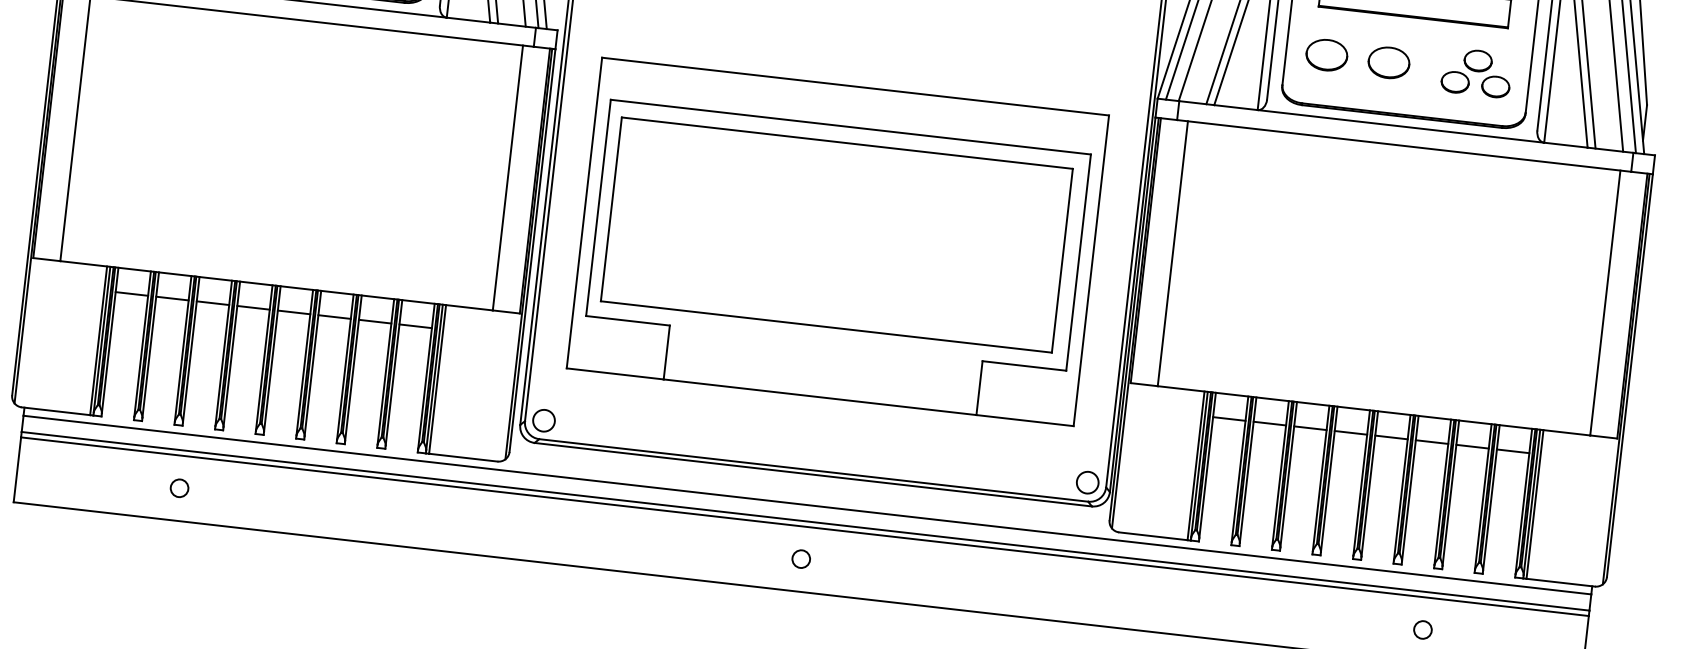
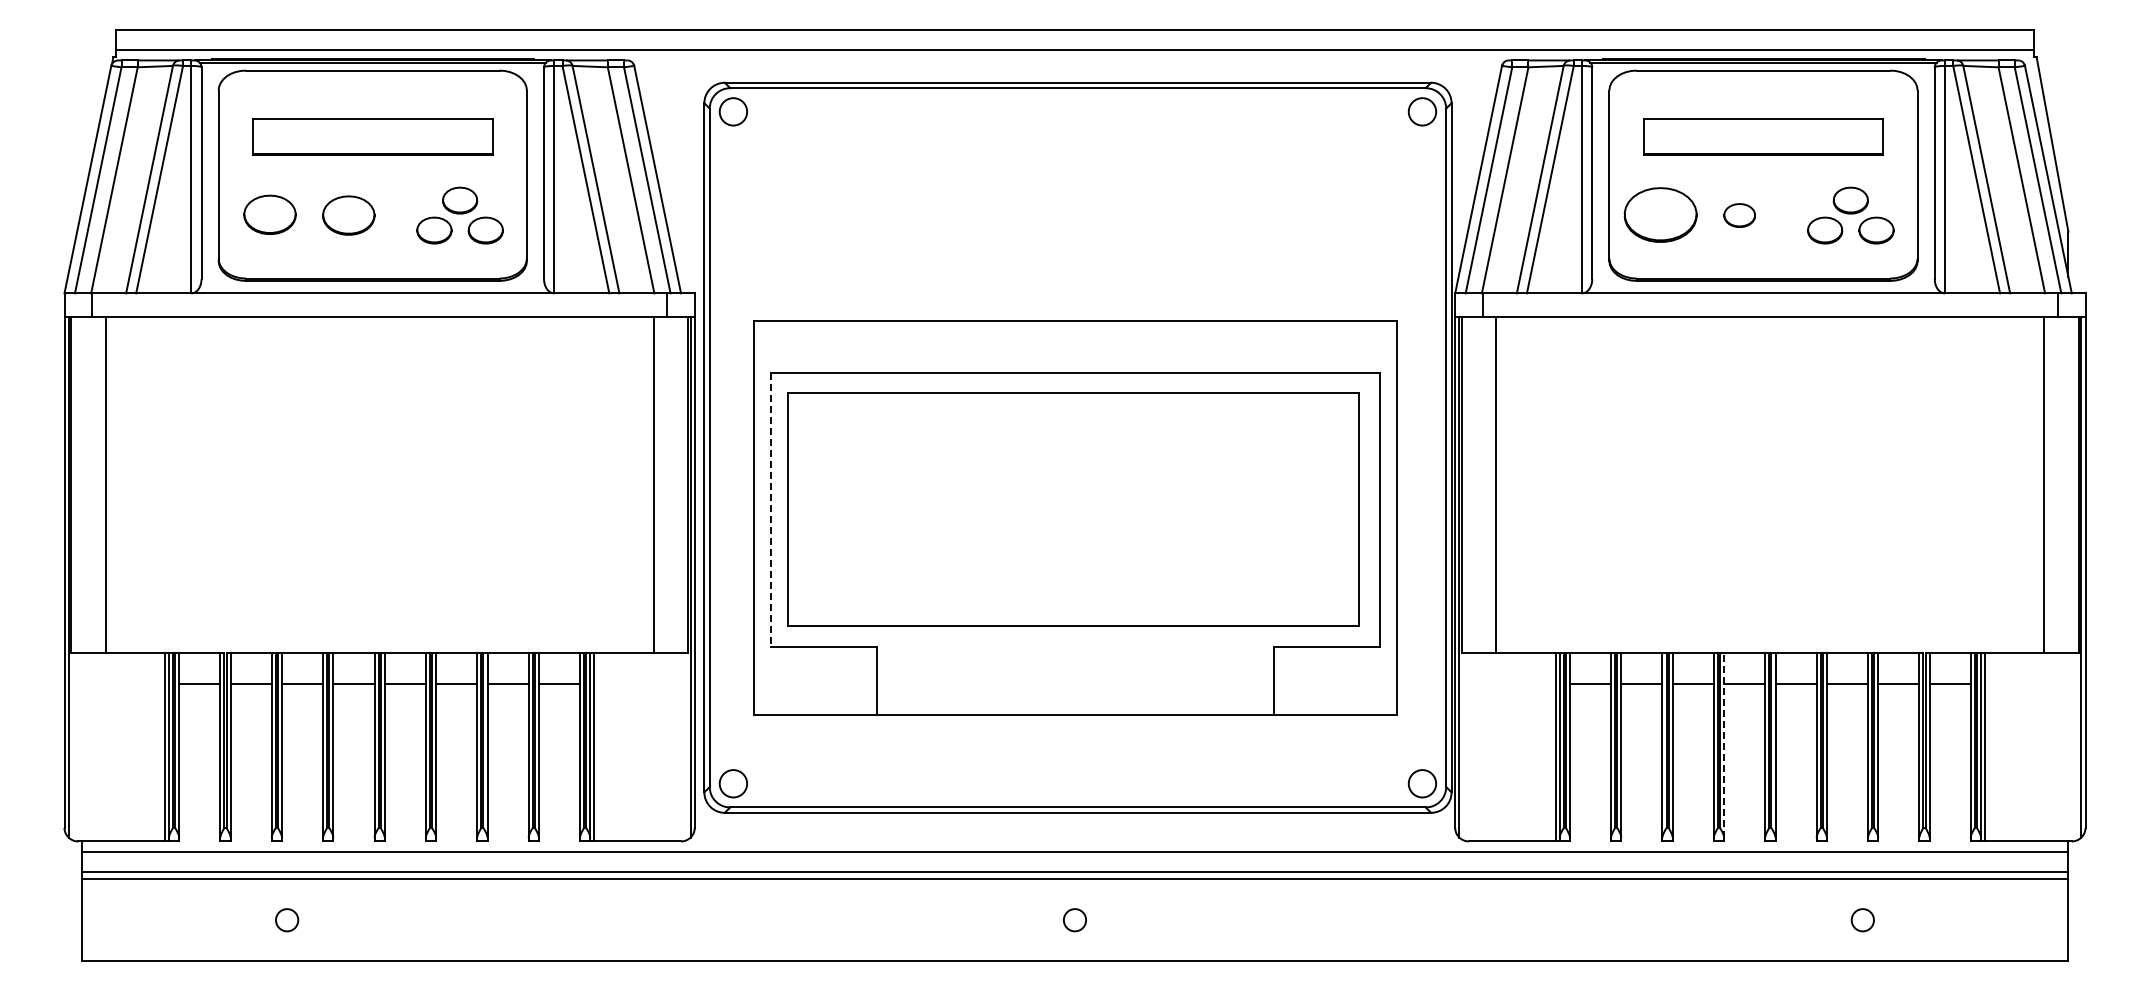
part: (1326, 54) -> (1660, 214), size x1.4
part: (1388, 62) -> (1739, 215), size x0.6
line: (598, 208) -> (771, 510), solid -> dashed
line: (1329, 478) -> (1724, 744), solid -> dashed

